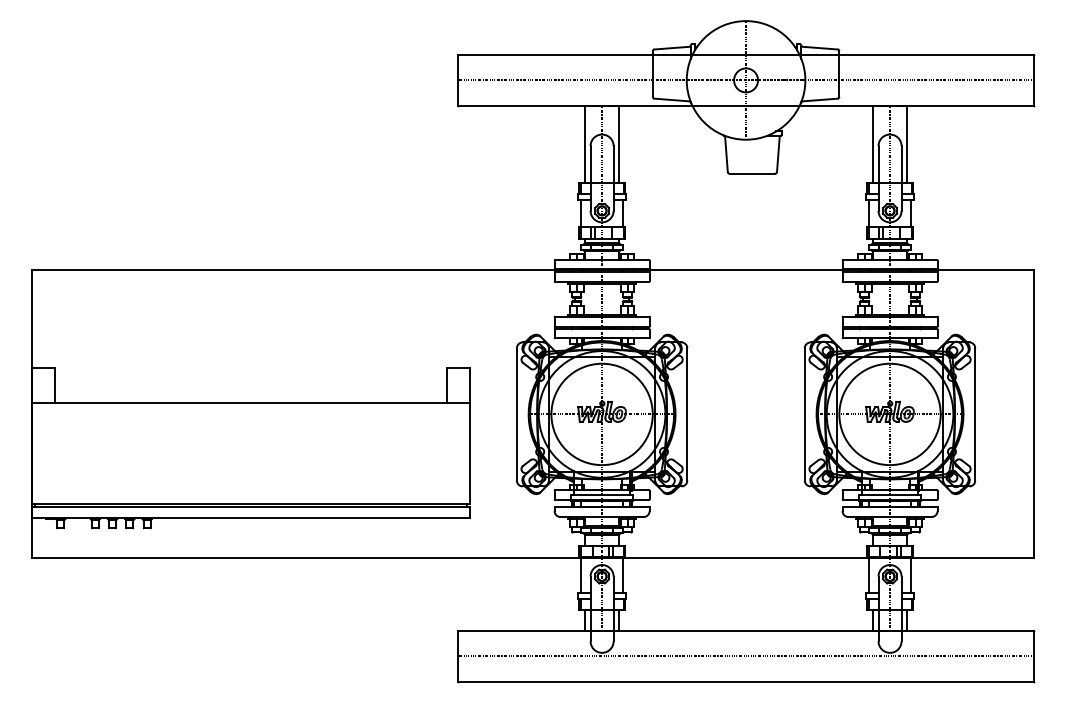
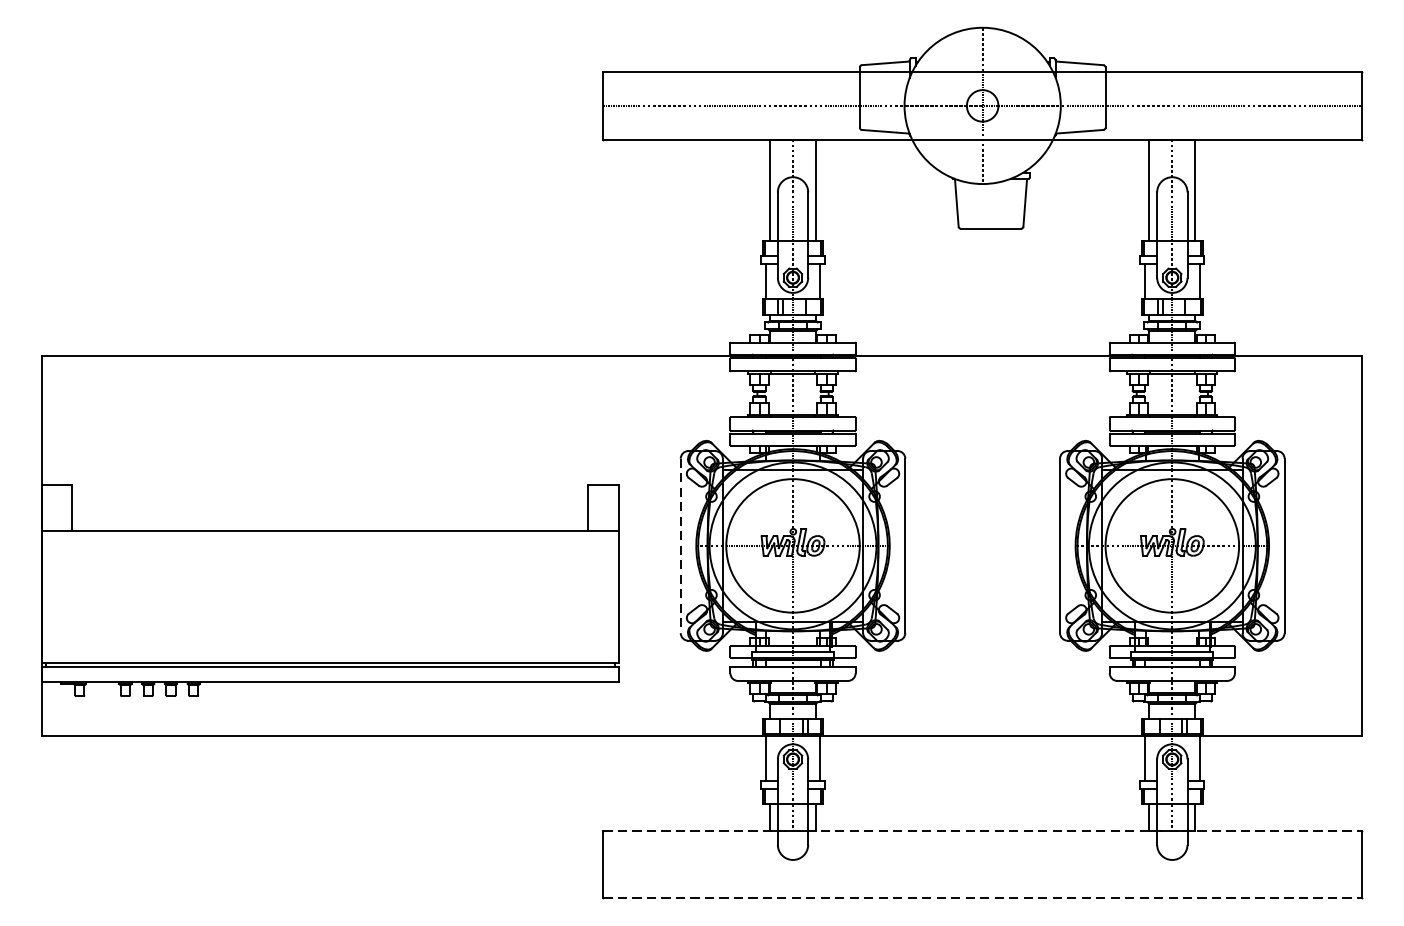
line: (516, 414) -> (680, 545), solid -> dashed
line: (746, 630) -> (983, 830), solid -> dashed
line: (746, 656) -> (983, 864), removed
line: (746, 681) -> (983, 897), solid -> dashed

